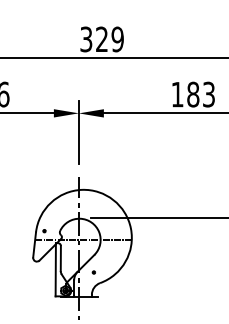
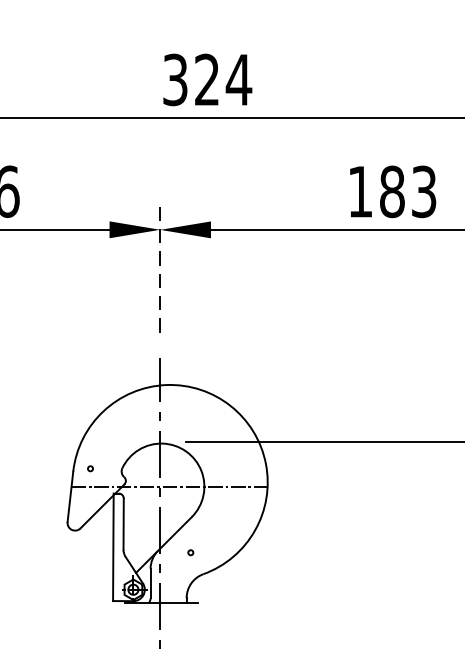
text: (117, 39) -> (238, 79), 329 -> 324
line: (78, 132) -> (159, 268), solid -> dashed

